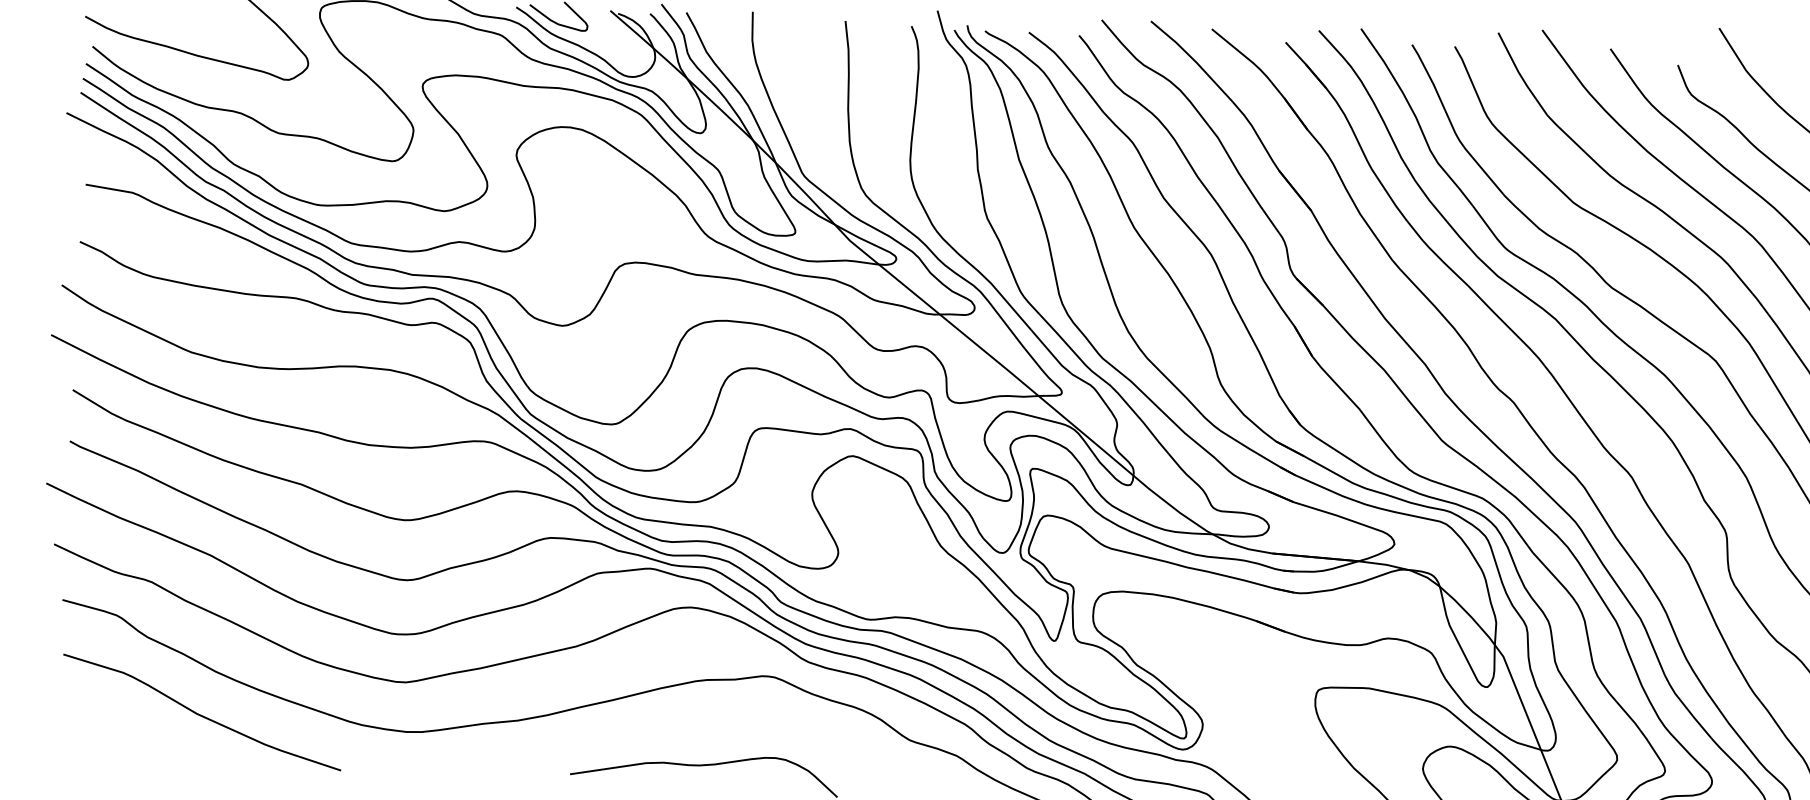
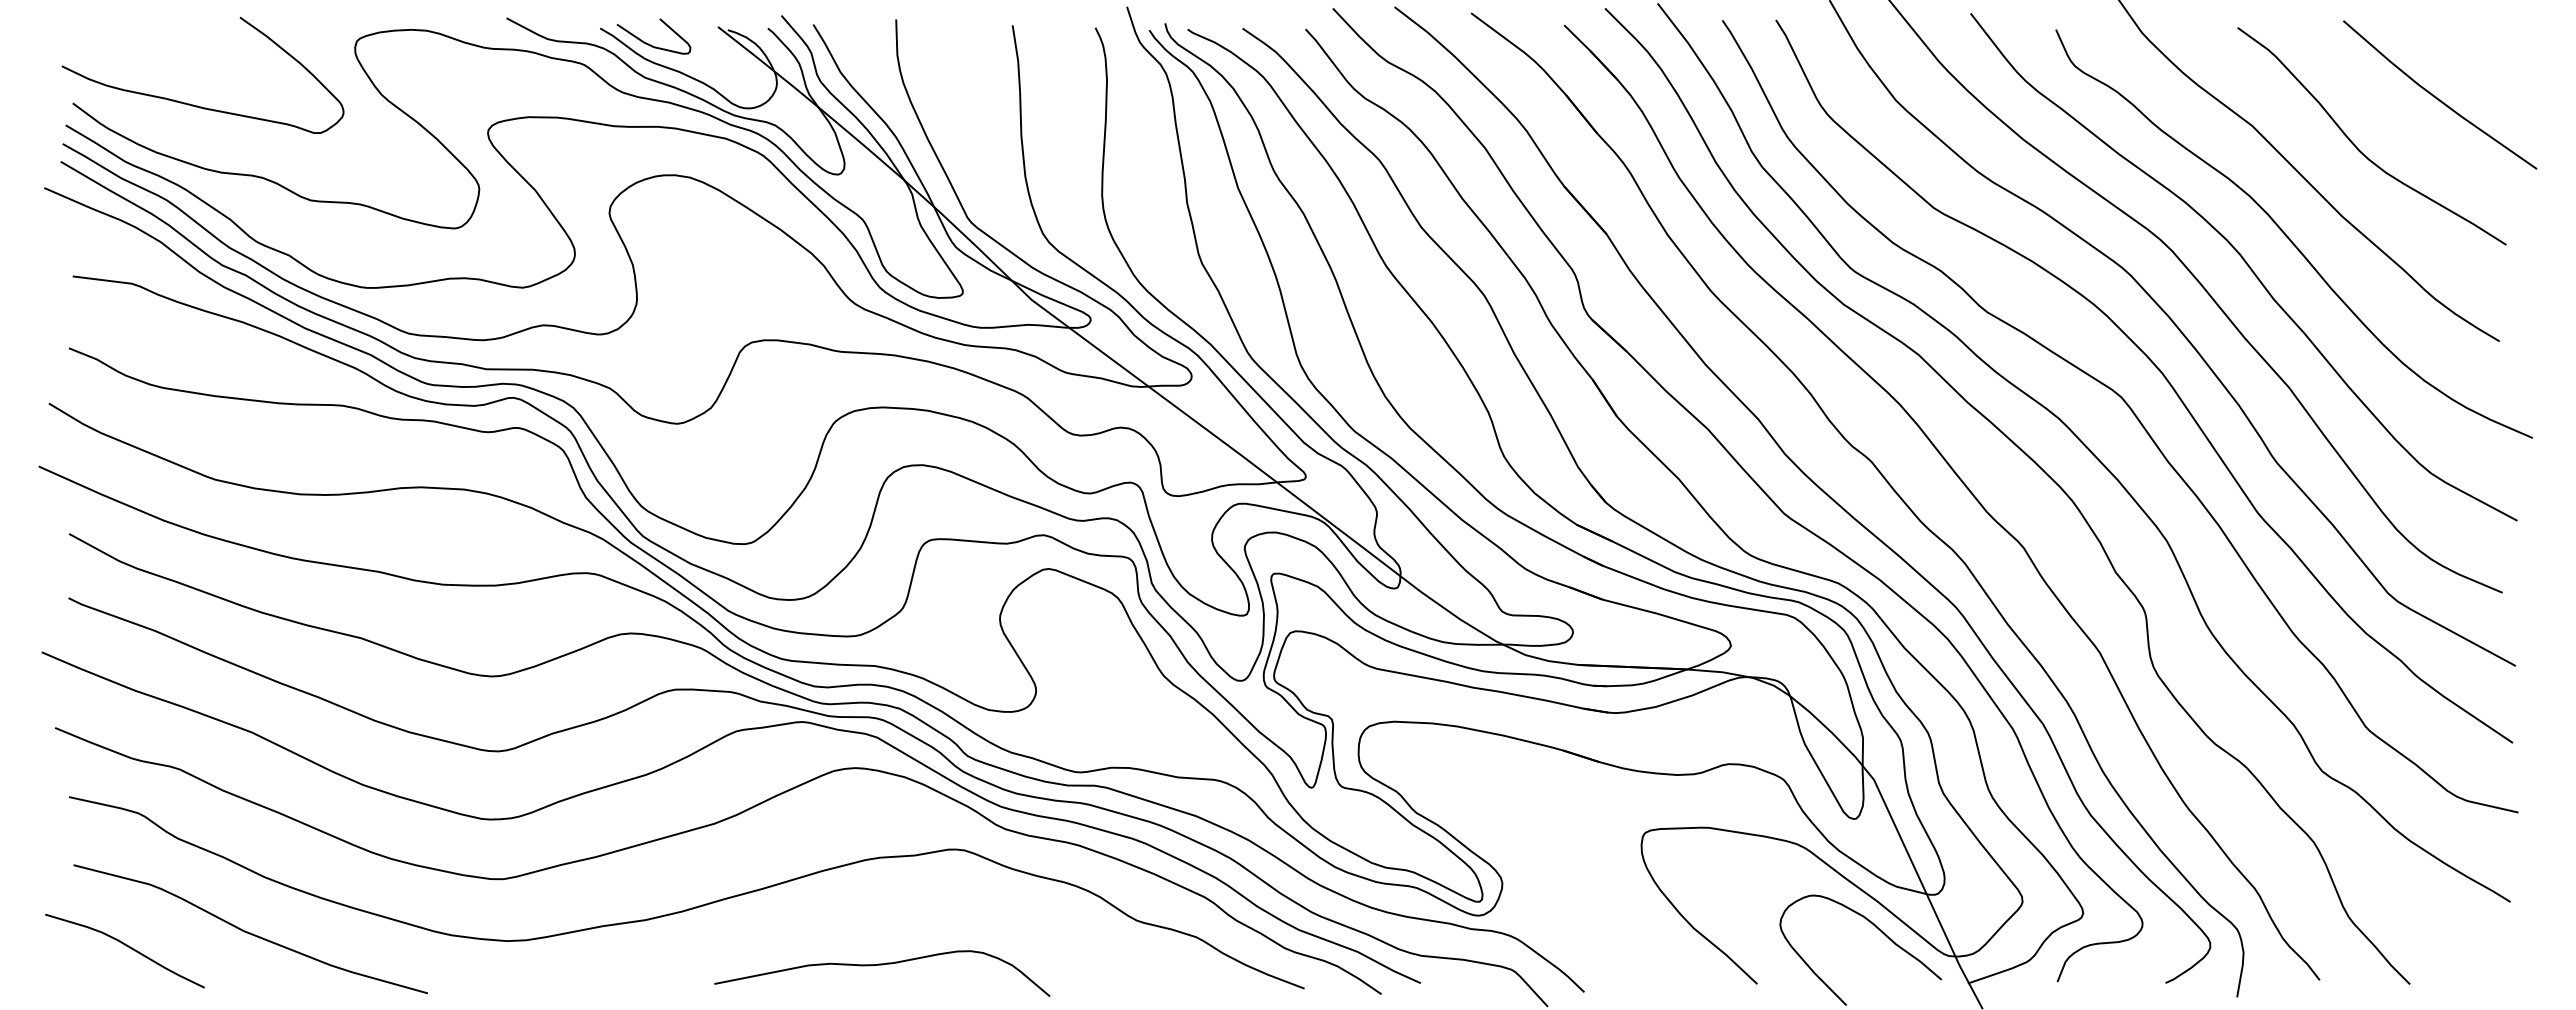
curve: (102, 721) -> (126, 946), added

